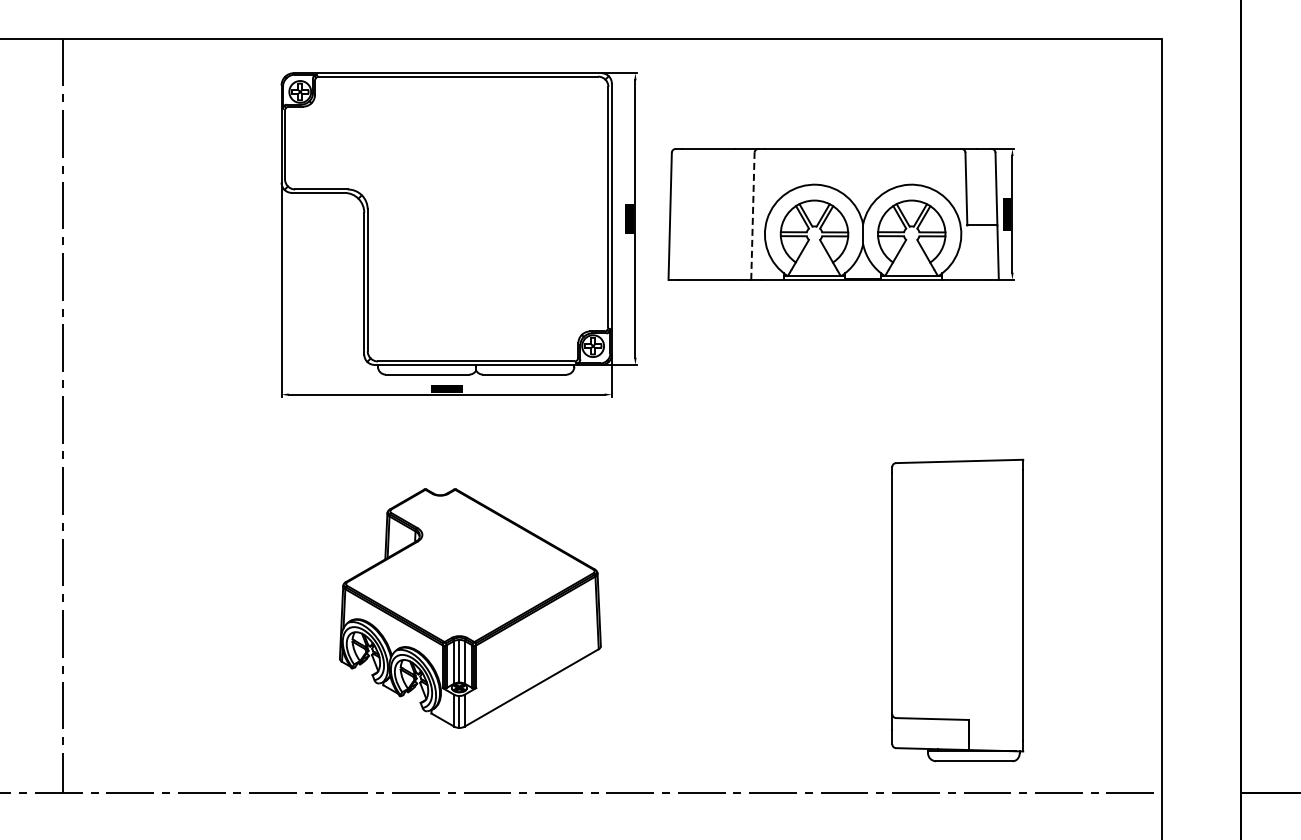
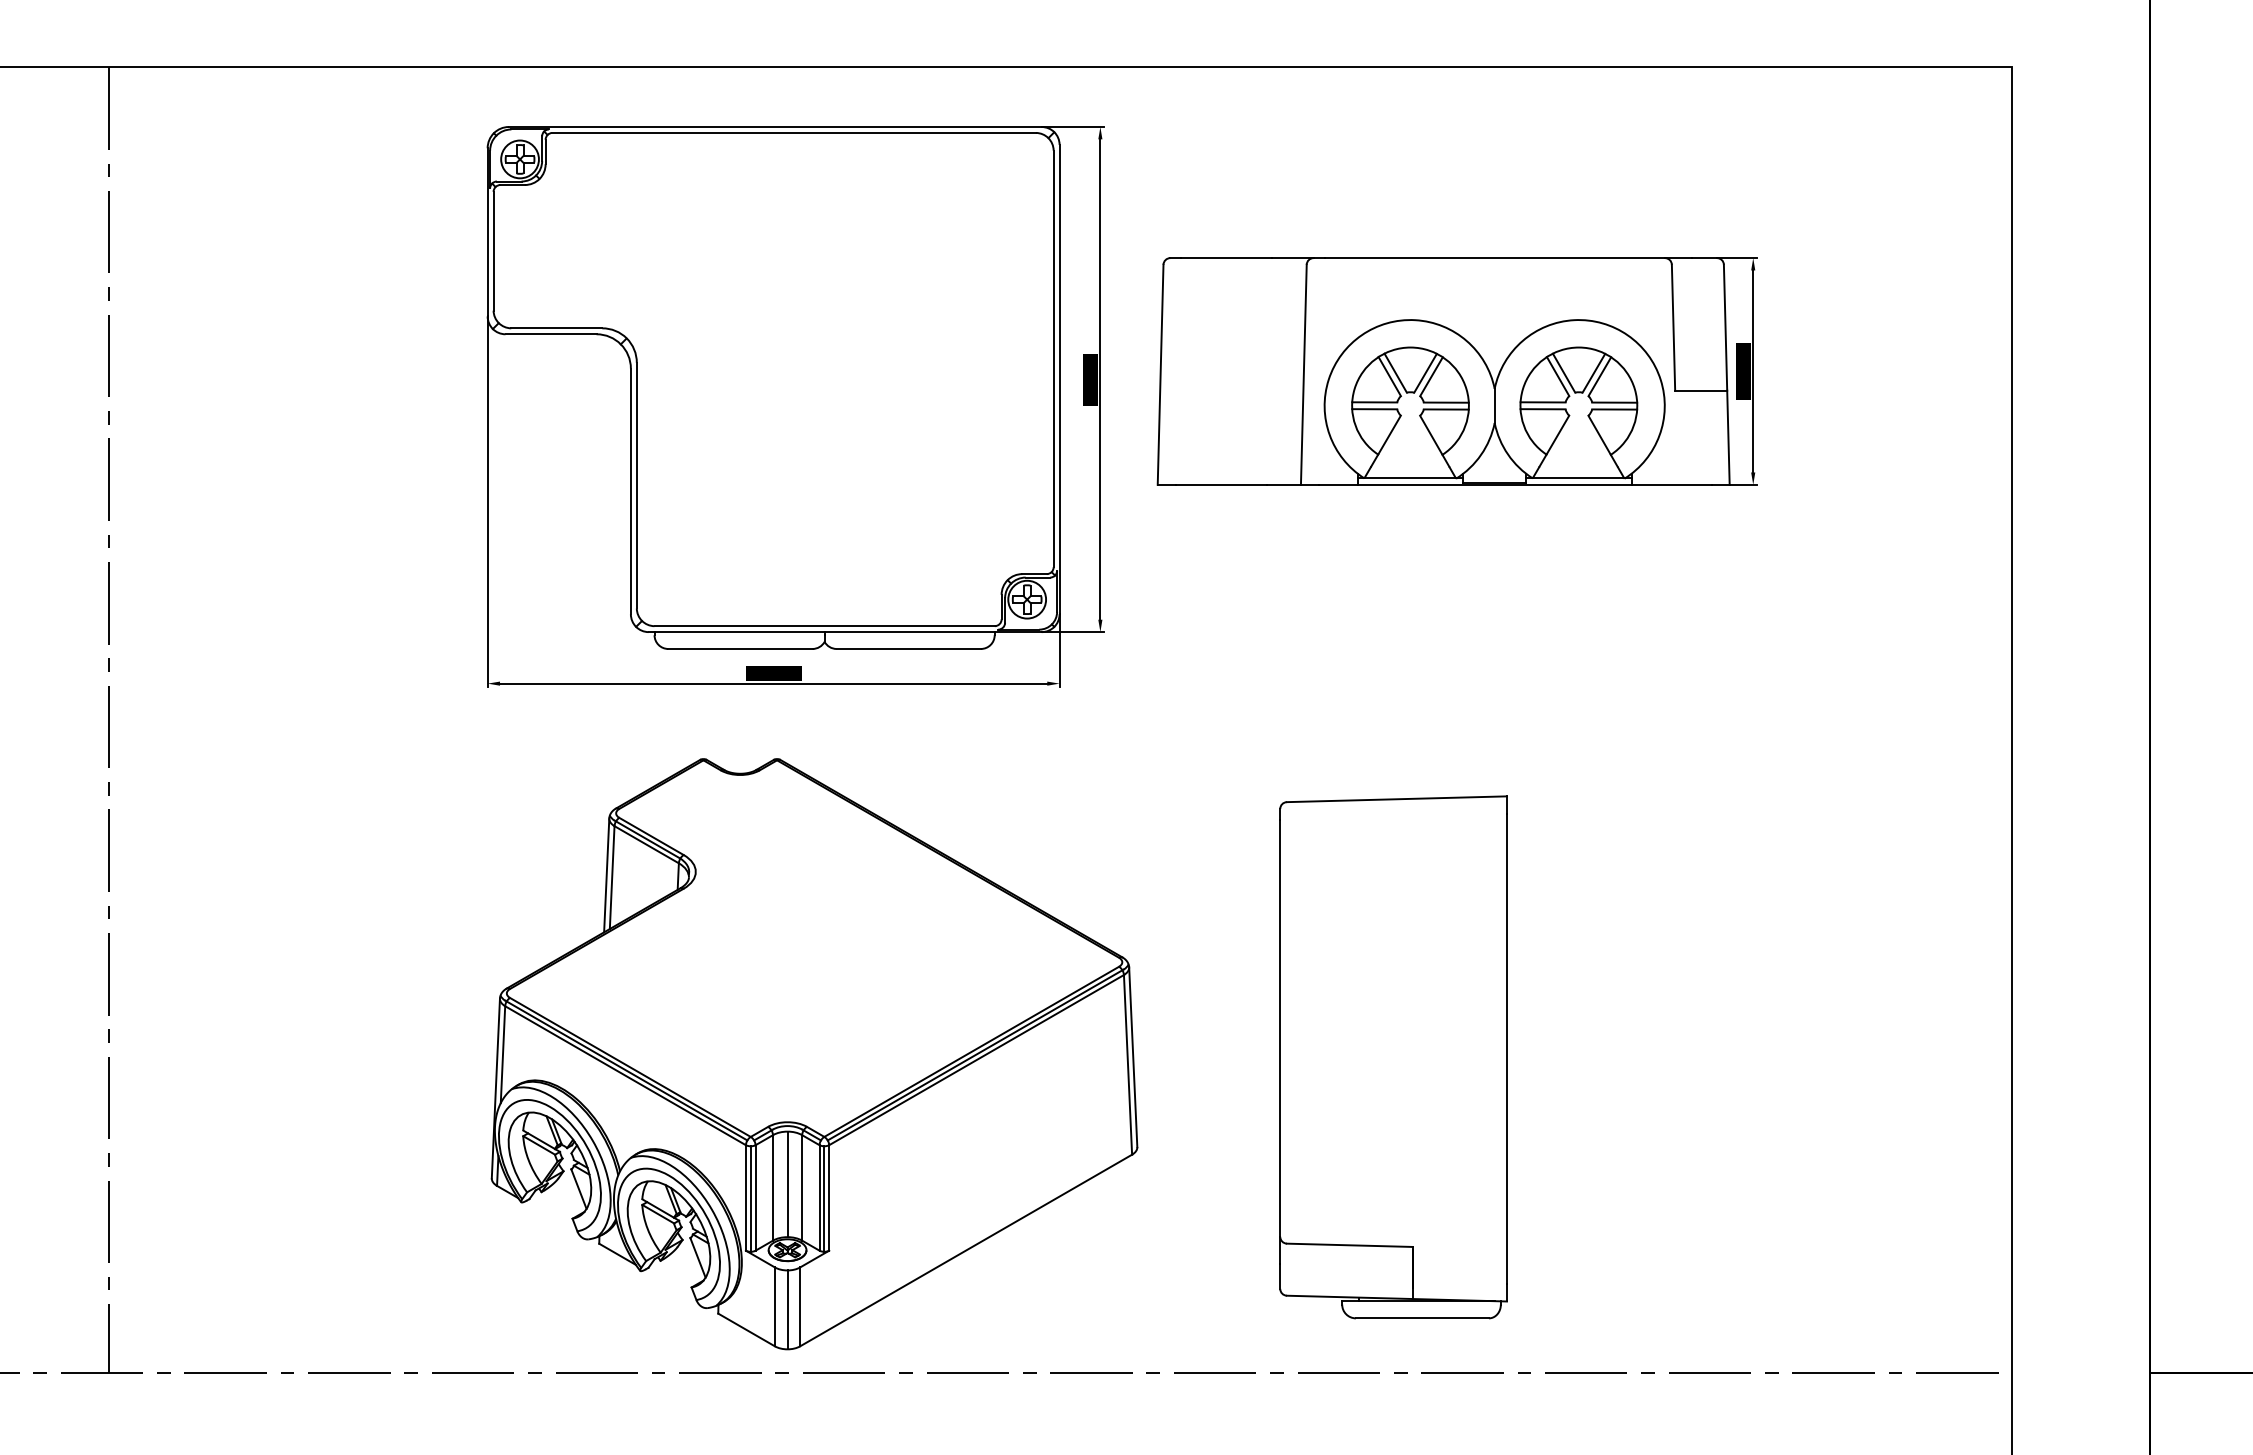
line: (752, 216) -> (1303, 375), dashed -> solid
part: (470, 608) -> (814, 1053), size x1.43
part: (957, 610) -> (1393, 1057), moved

